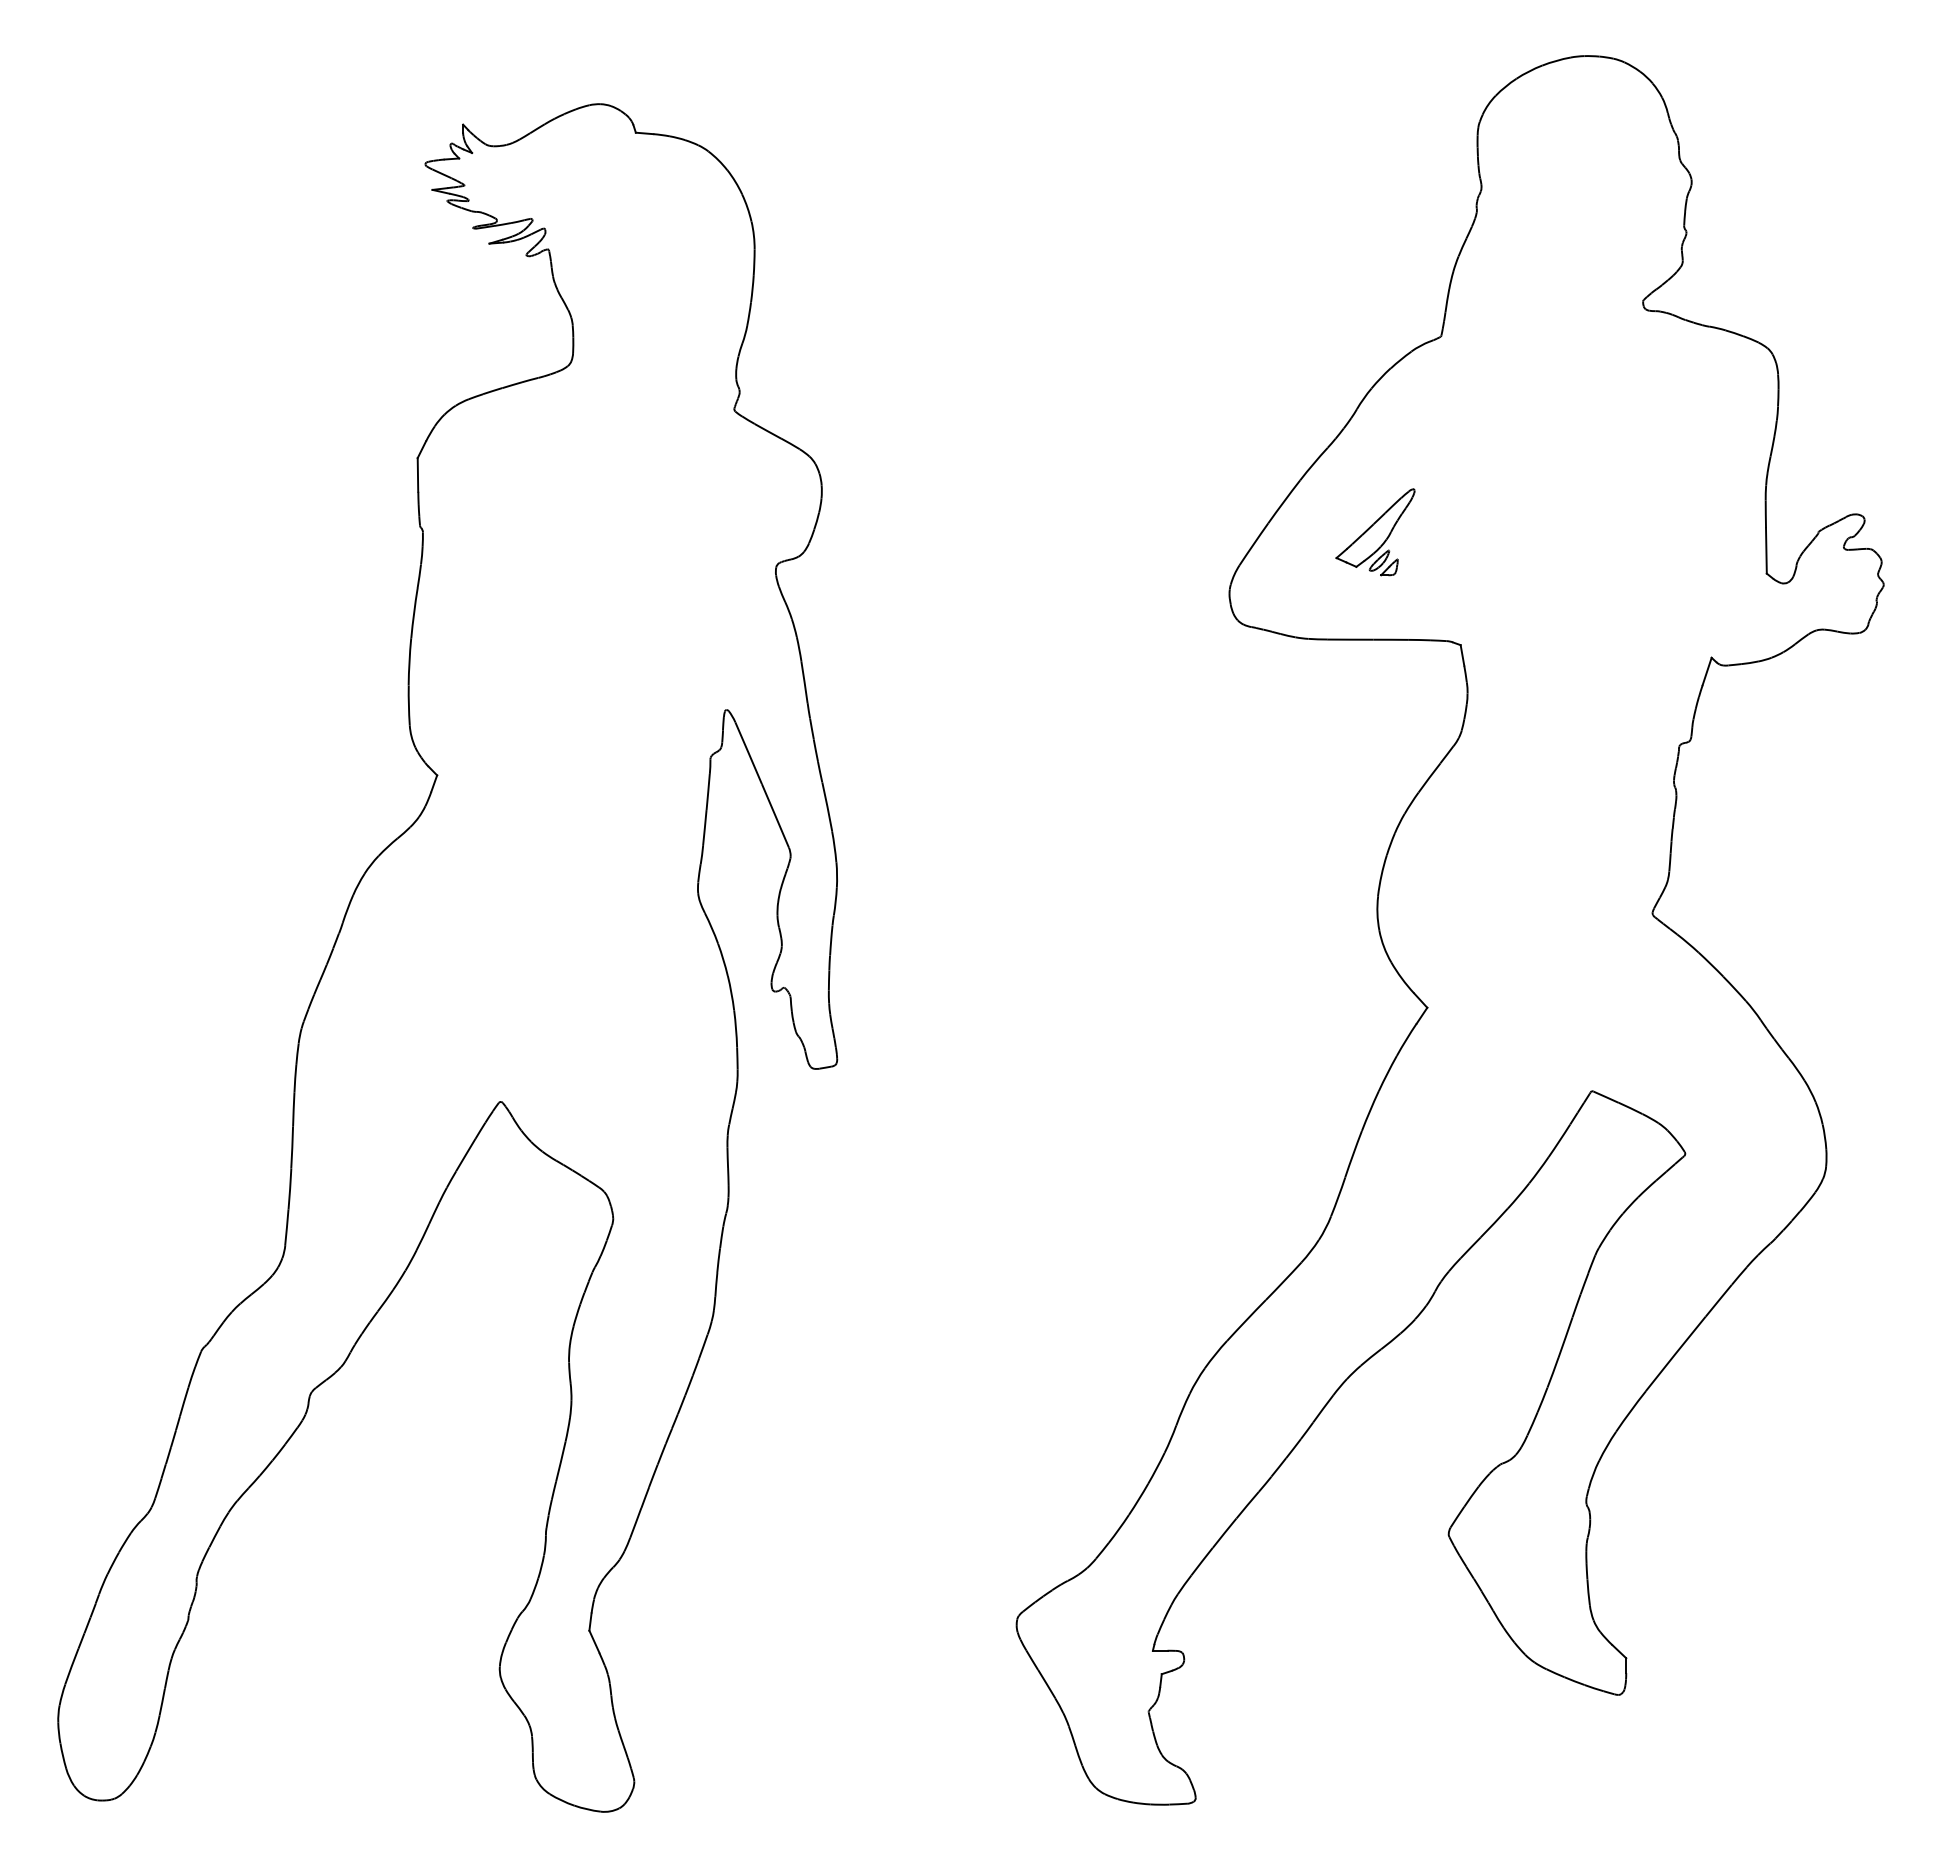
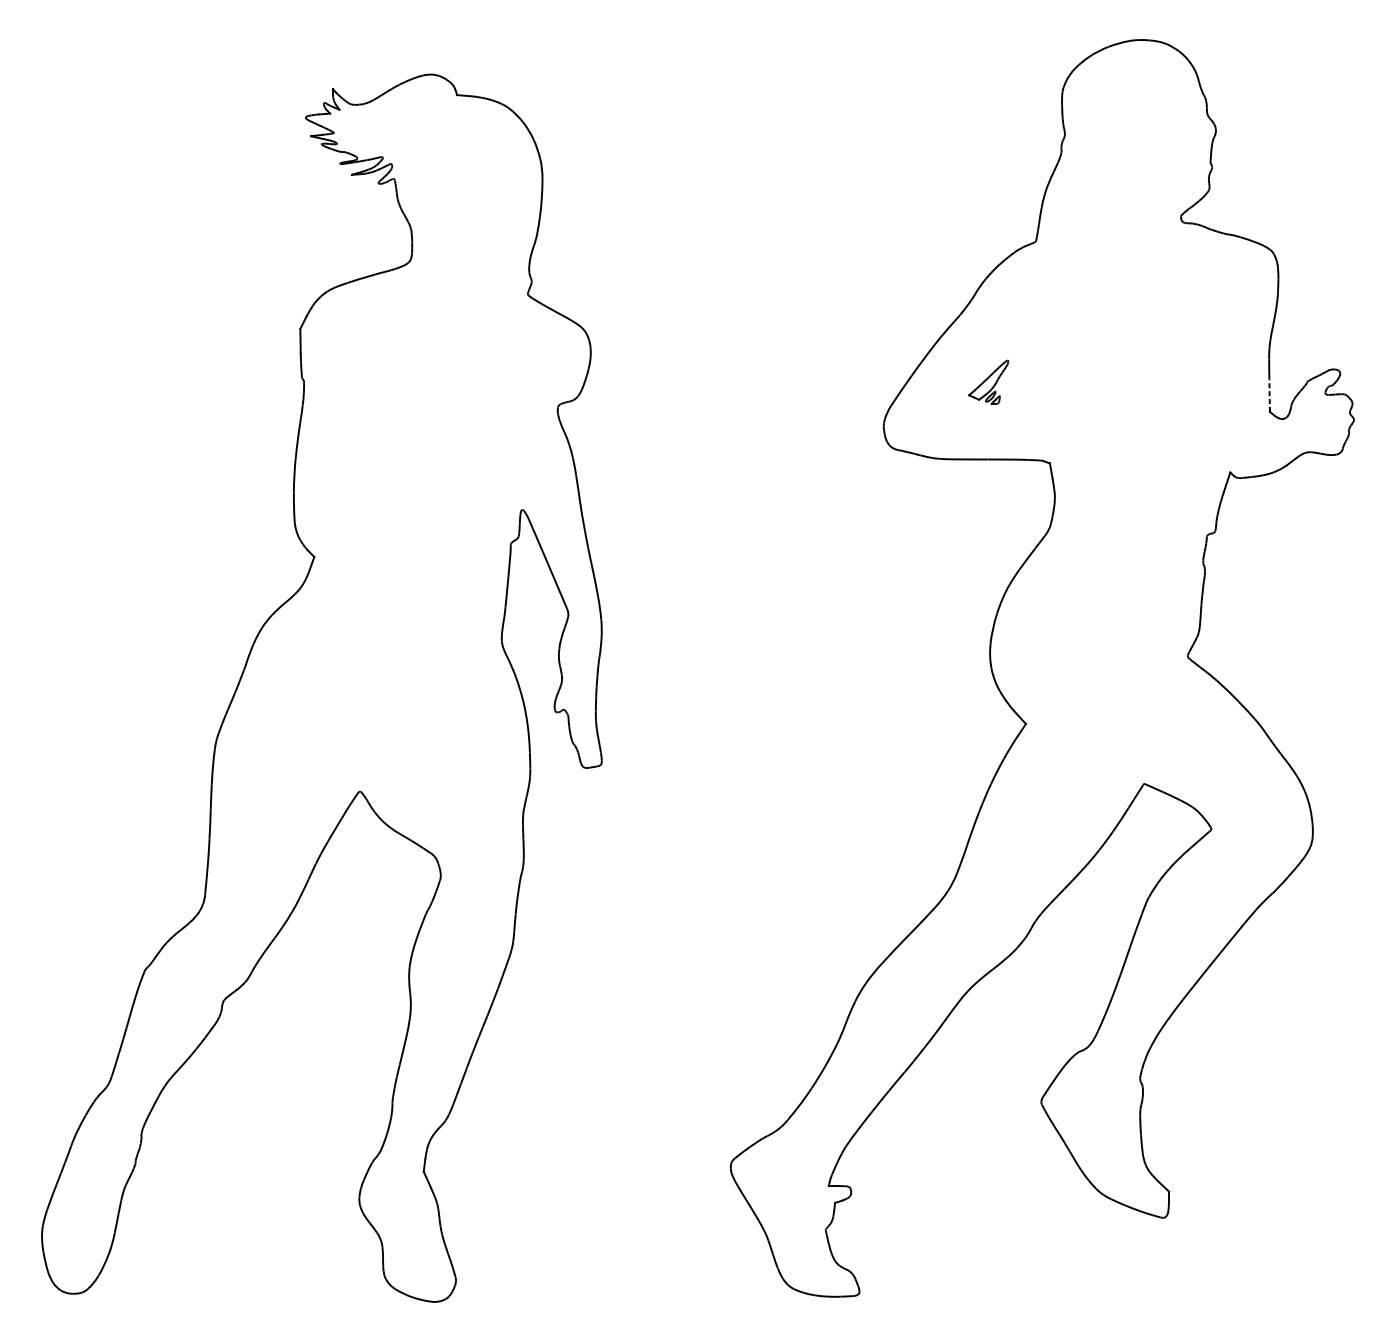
part: (1375, 532) -> (988, 382), size x0.7
line: (1766, 550) -> (1269, 395), solid -> dashed

